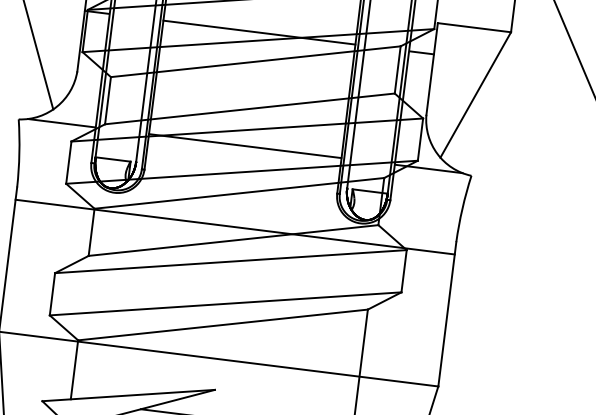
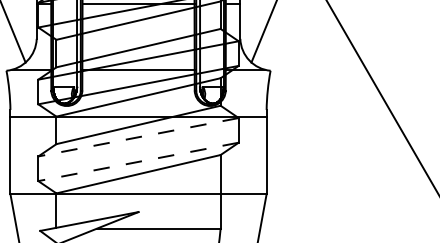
line: (230, 262) -> (138, 137), solid -> dashed
line: (225, 303) -> (138, 161), solid -> dashed

